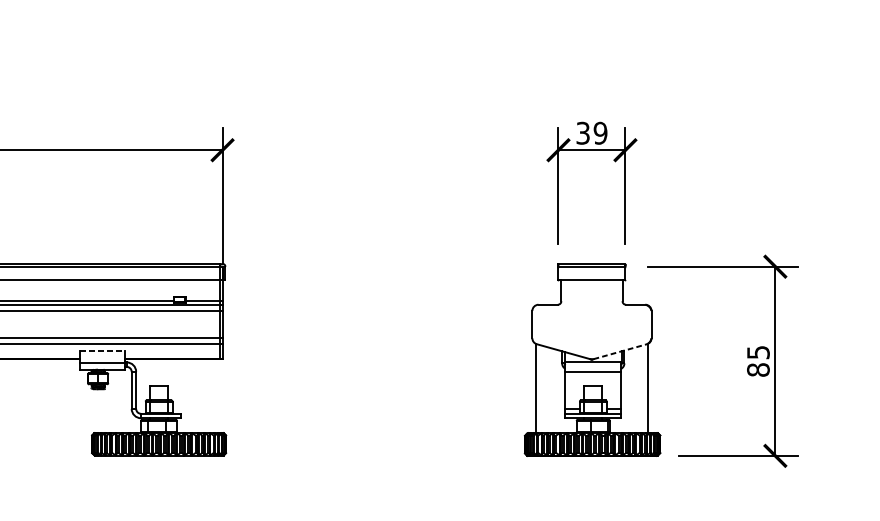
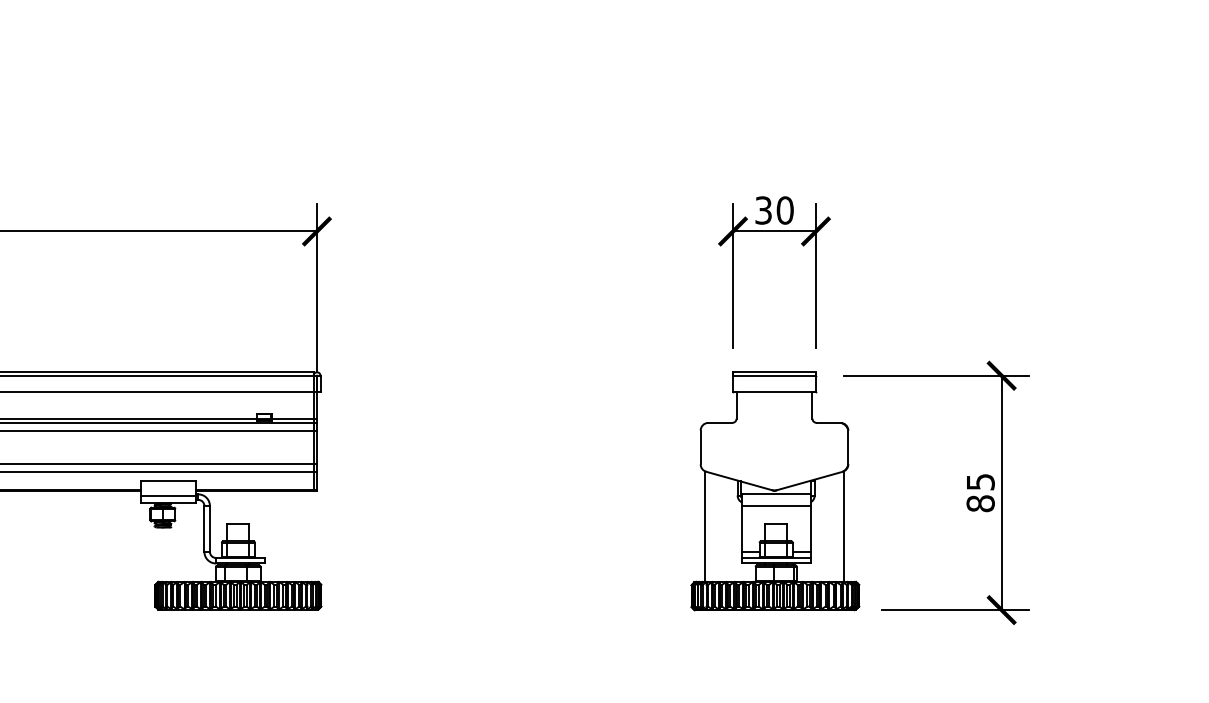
text: (600, 133) -> (784, 210), 39 -> 30
line: (102, 351) -> (168, 480), dashed -> solid
line: (621, 351) -> (810, 480), dashed -> solid

